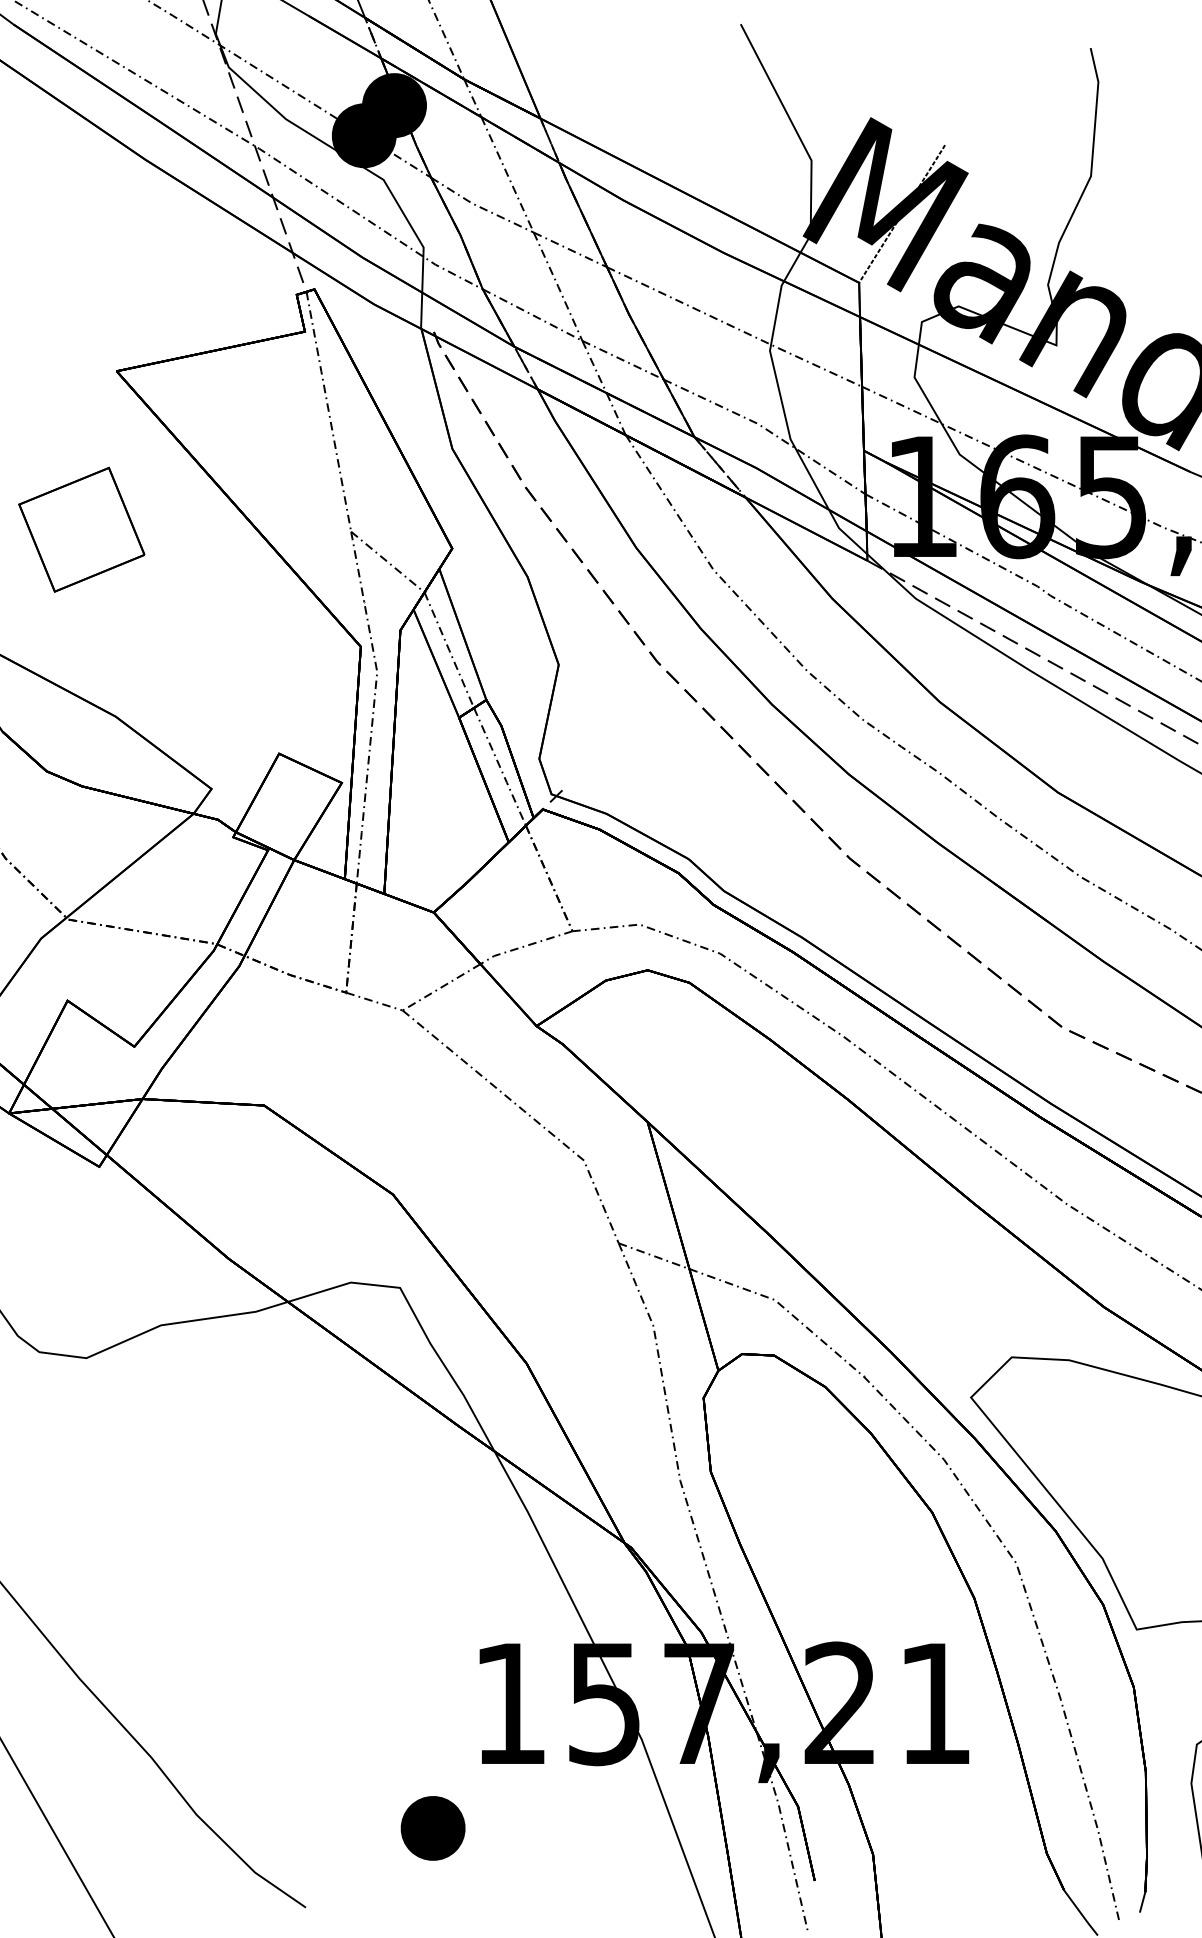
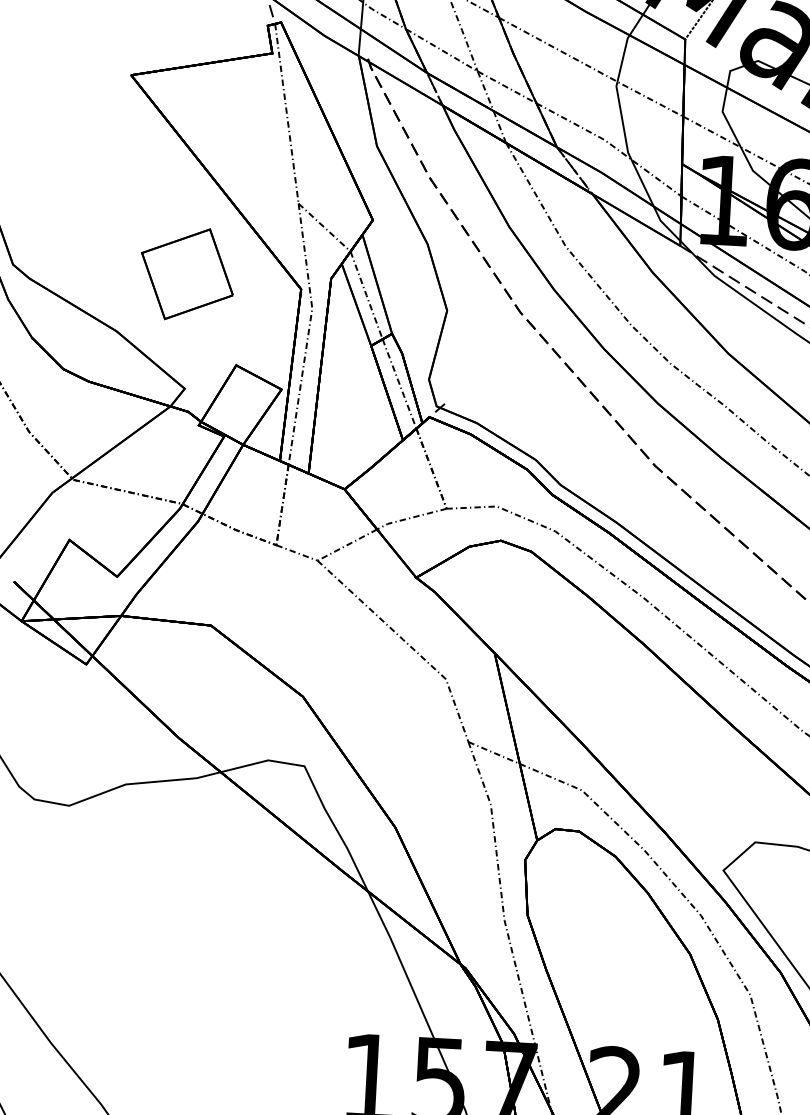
part: (81, 529) -> (187, 274), moved

